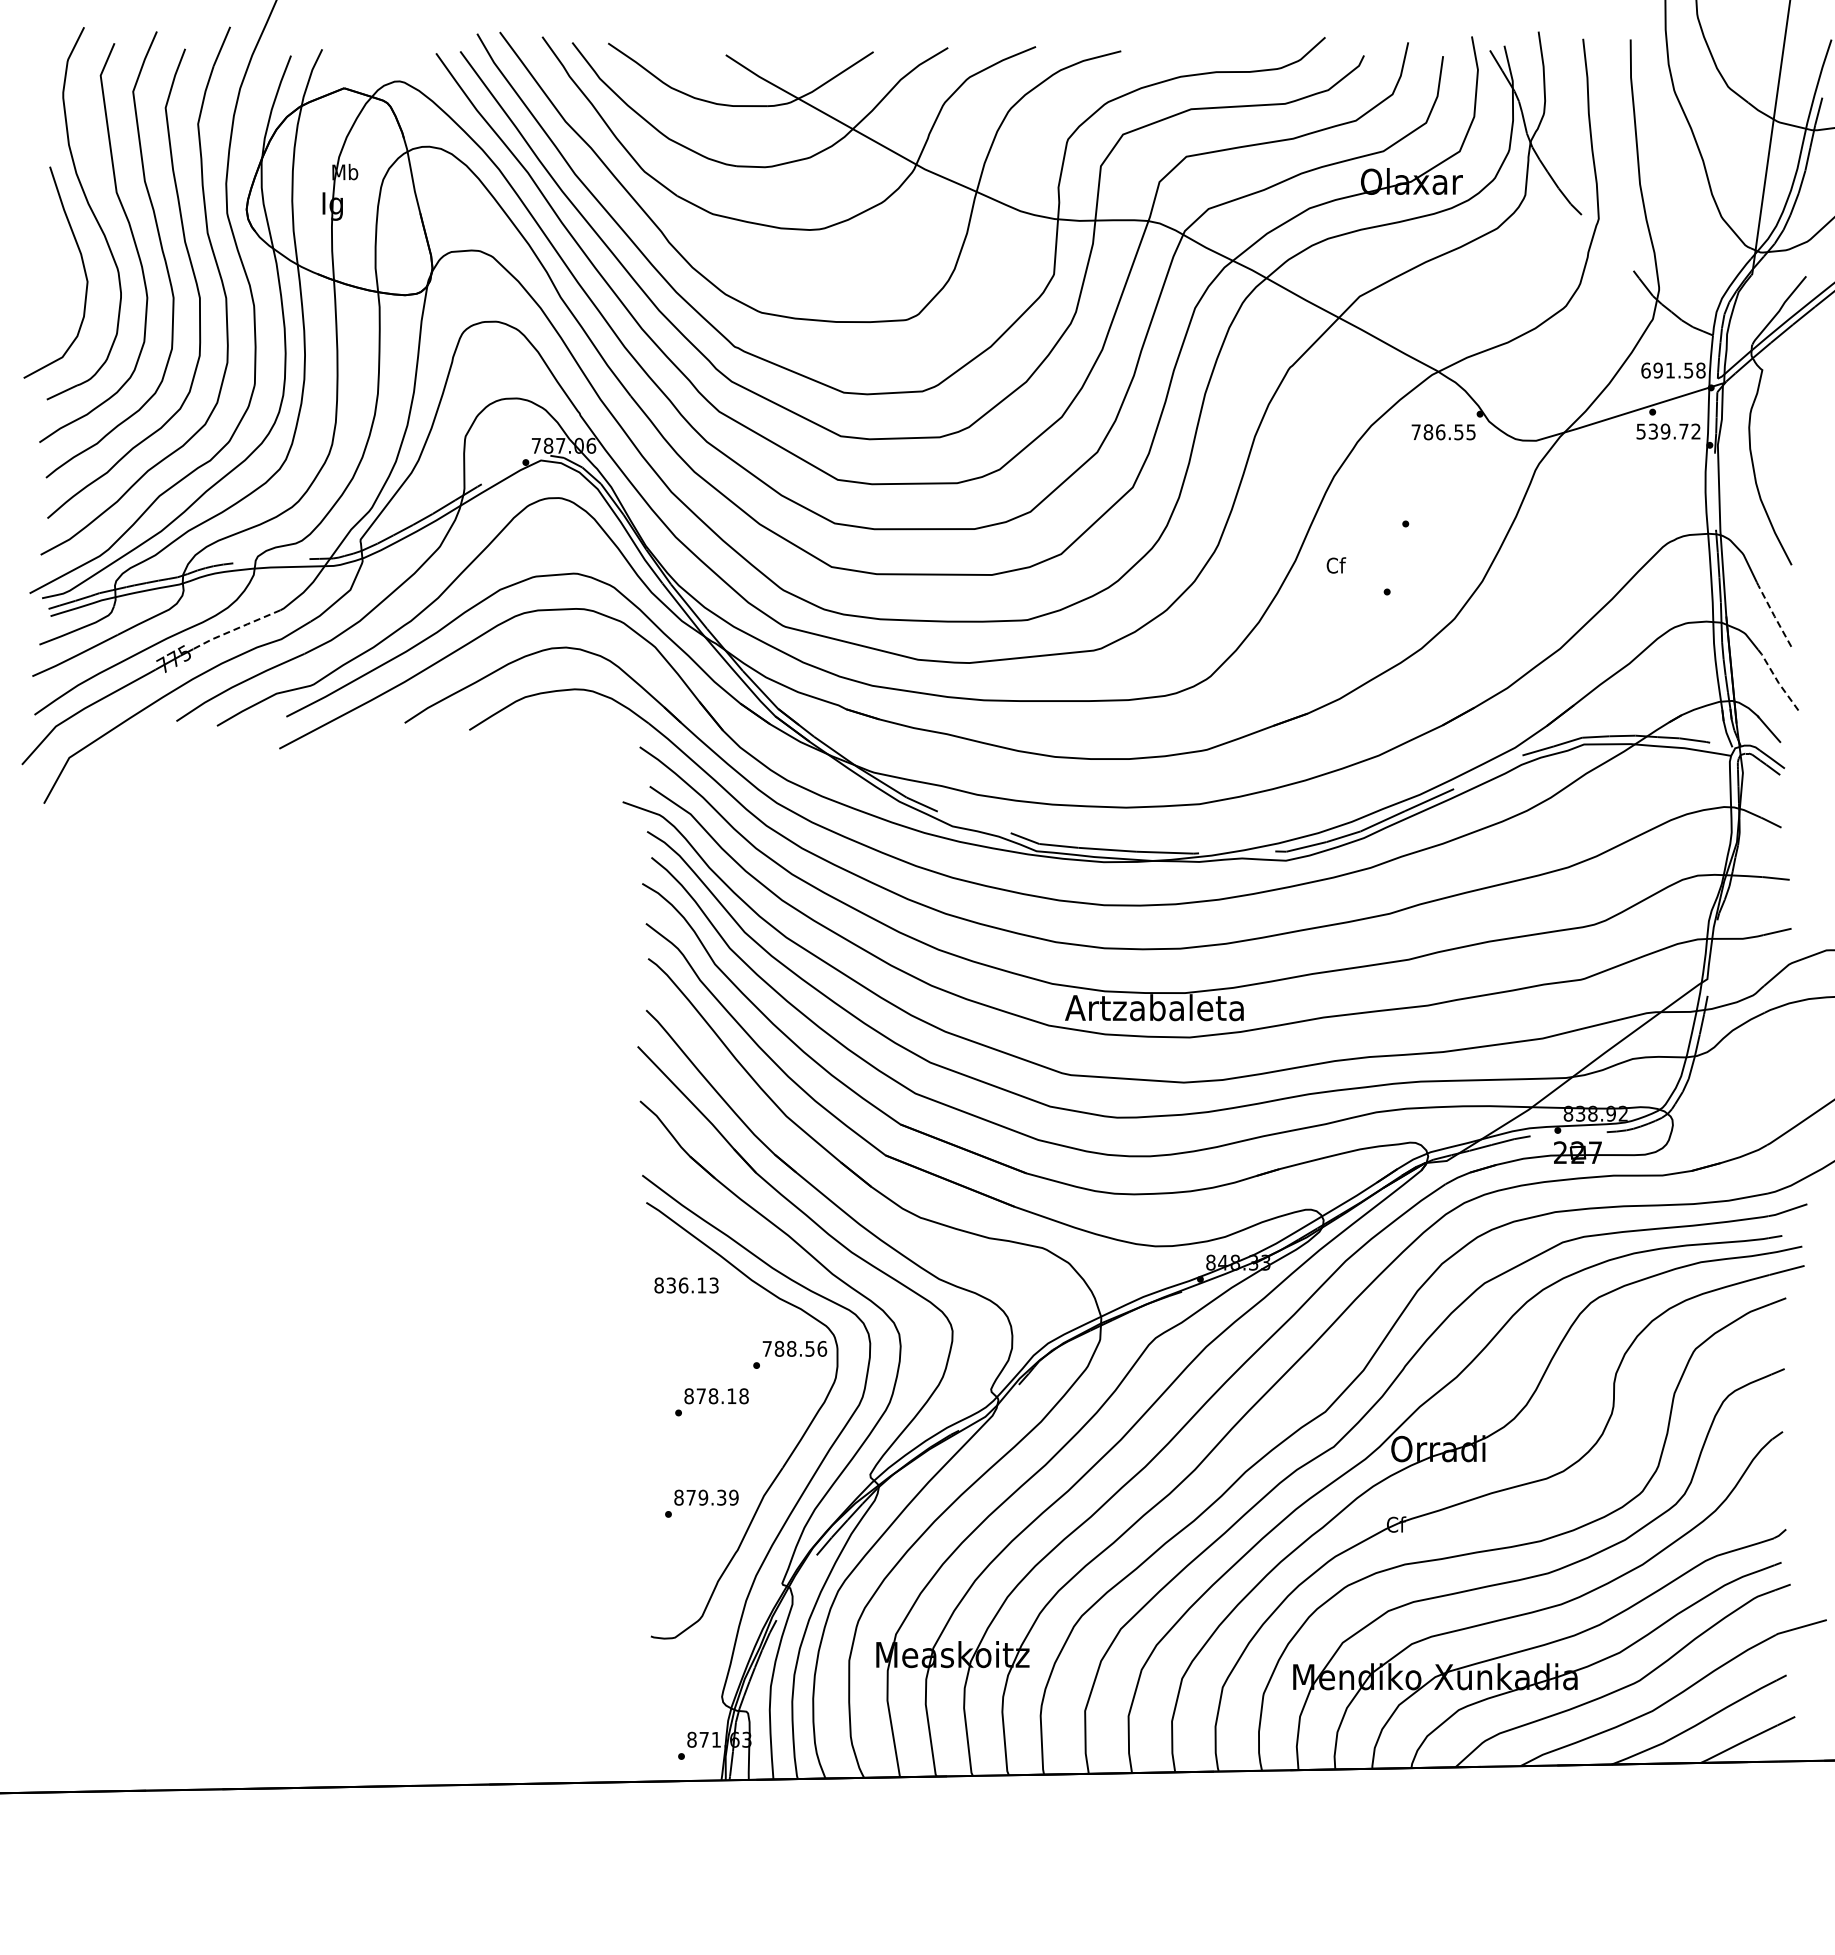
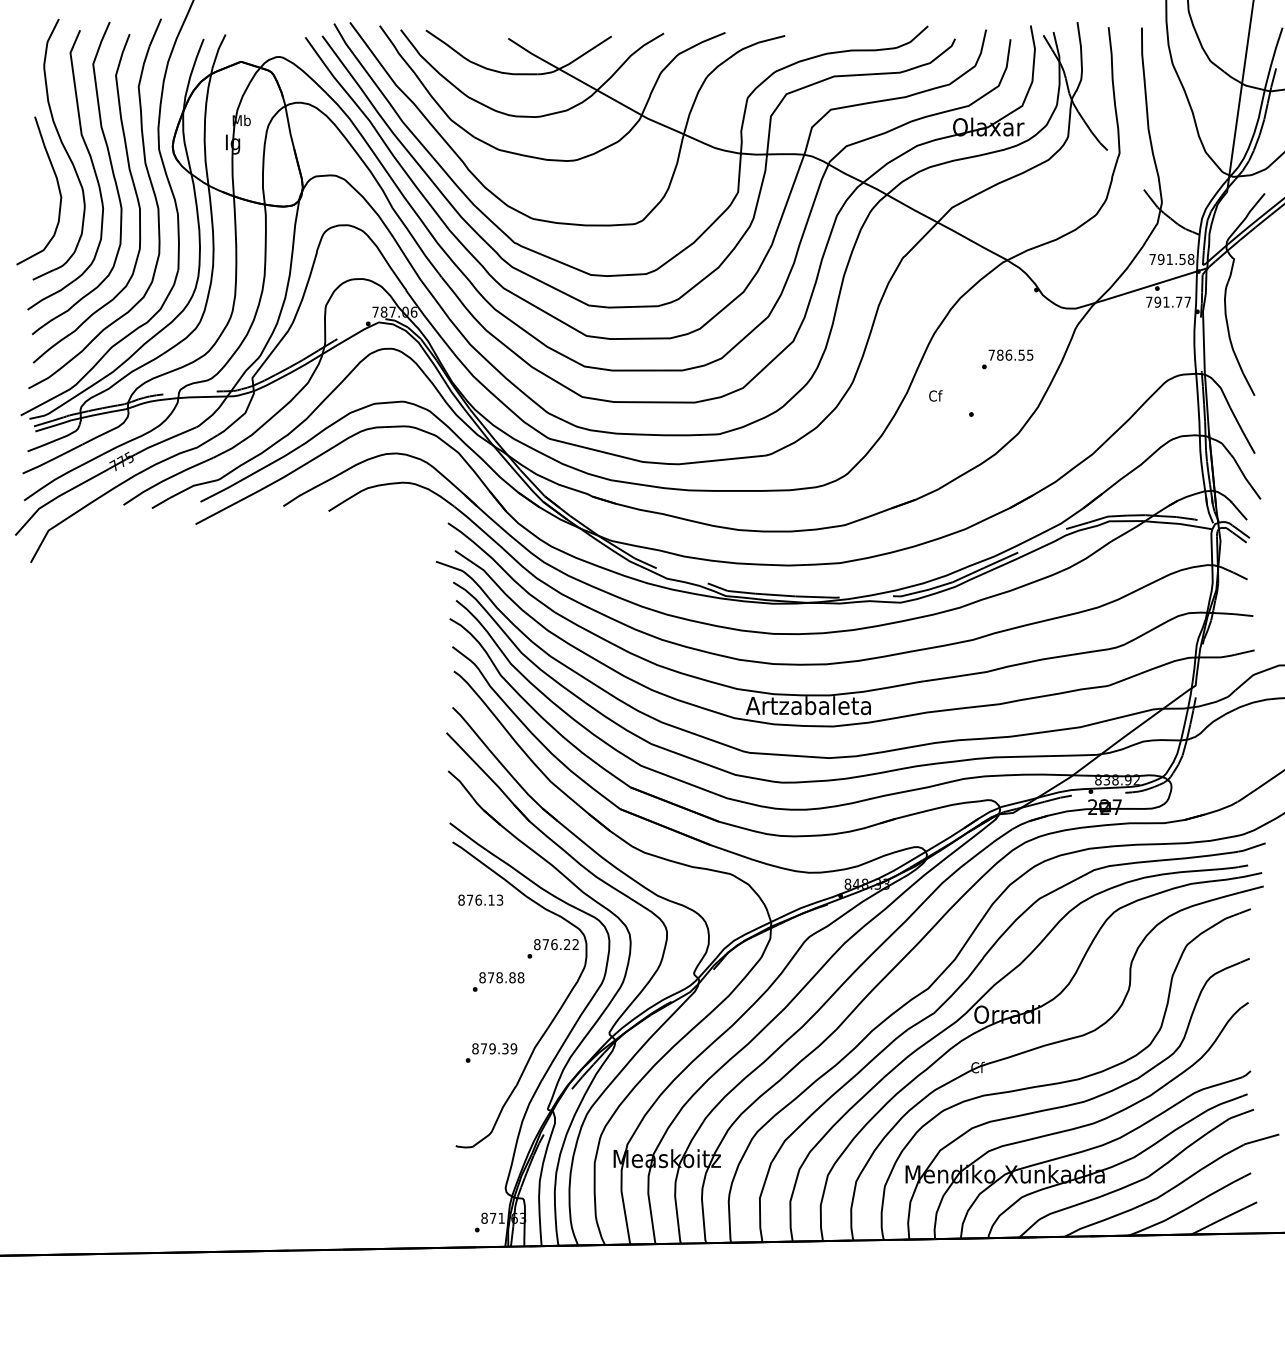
text: (1645, 370) -> (1152, 259), 691.58 -> 791.58
text: (1668, 431) -> (1168, 302), 539.72 -> 791.77
text: (1443, 432) -> (1010, 355), moved
line: (1773, 614) -> (1241, 430), dashed -> solid
line: (236, 629) -> (165, 440), dashed -> solid
line: (1778, 682) -> (1245, 477), dashed -> solid
text: (670, 1285) -> (469, 900), 836.13 -> 876.13
text: (794, 1348) -> (556, 944), 788.56 -> 876.22
text: (731, 1396) -> (512, 977), 878.18 -> 878.88

